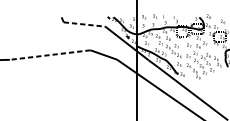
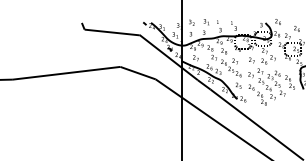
line: (84, 24) -> (112, 32), dashed -> solid
line: (50, 55) -> (66, 73), dashed -> solid

